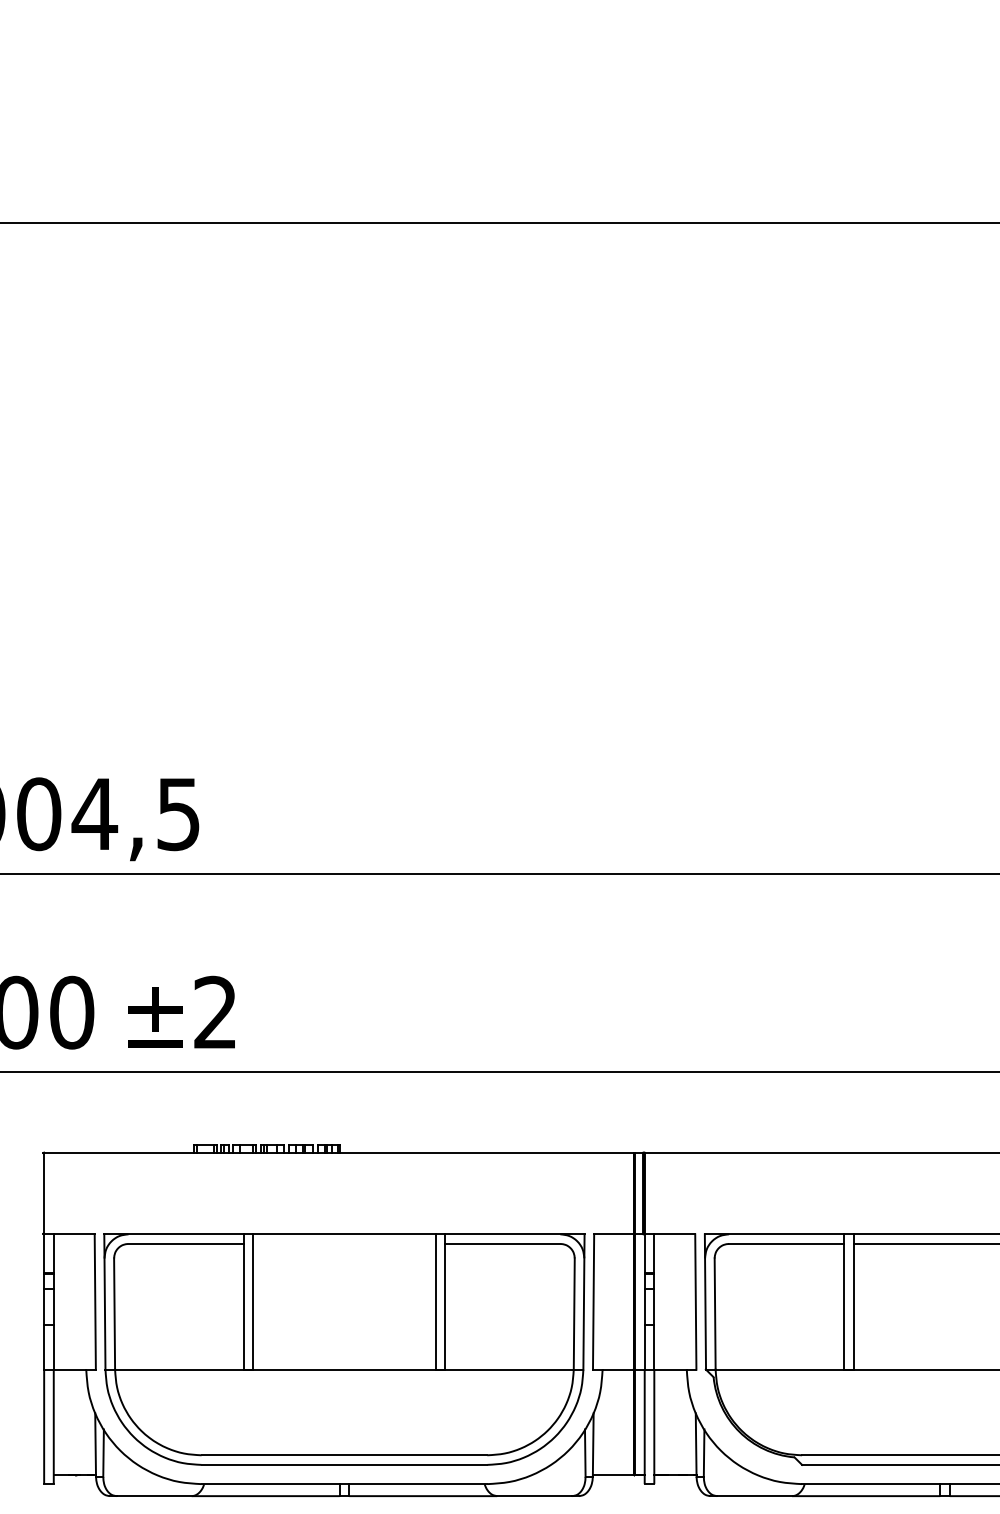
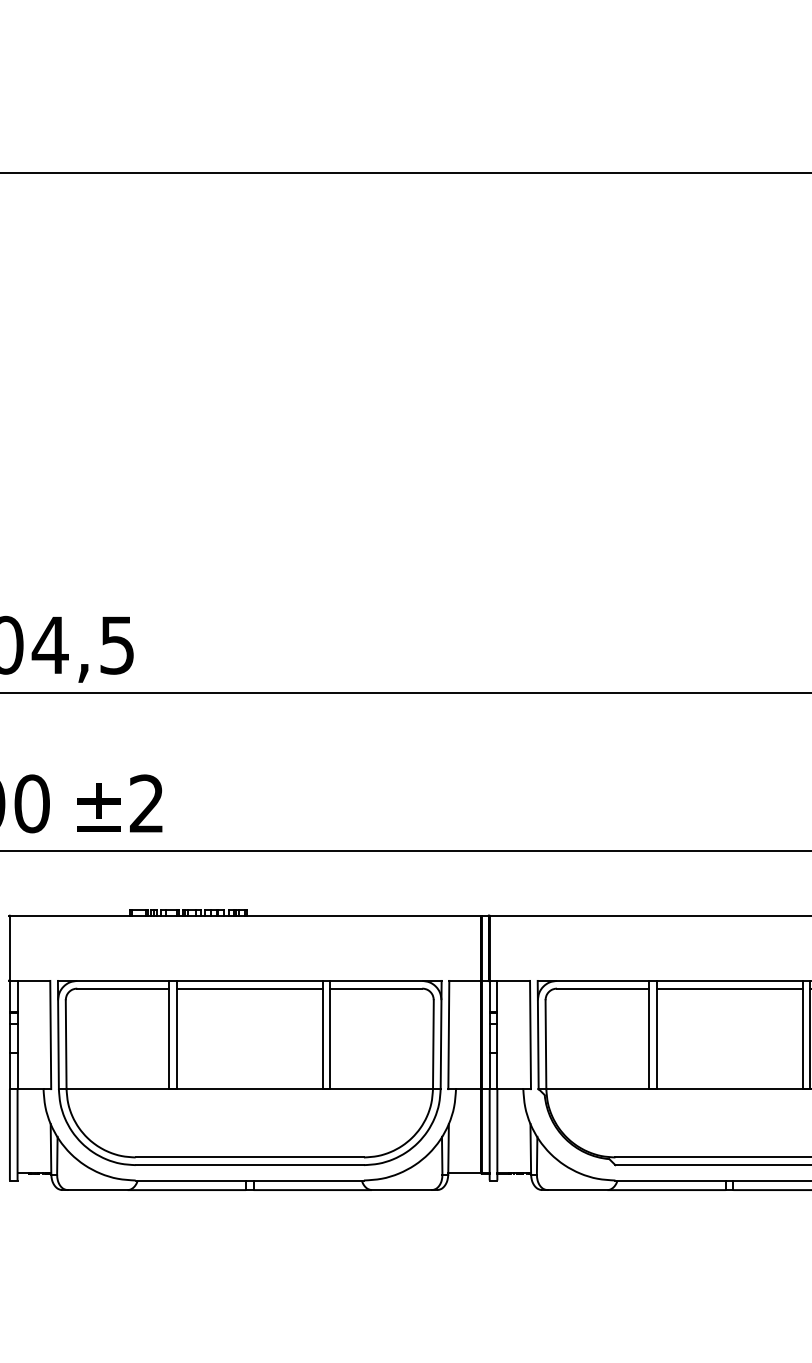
line: (344, 1243) -> (249, 988), added

